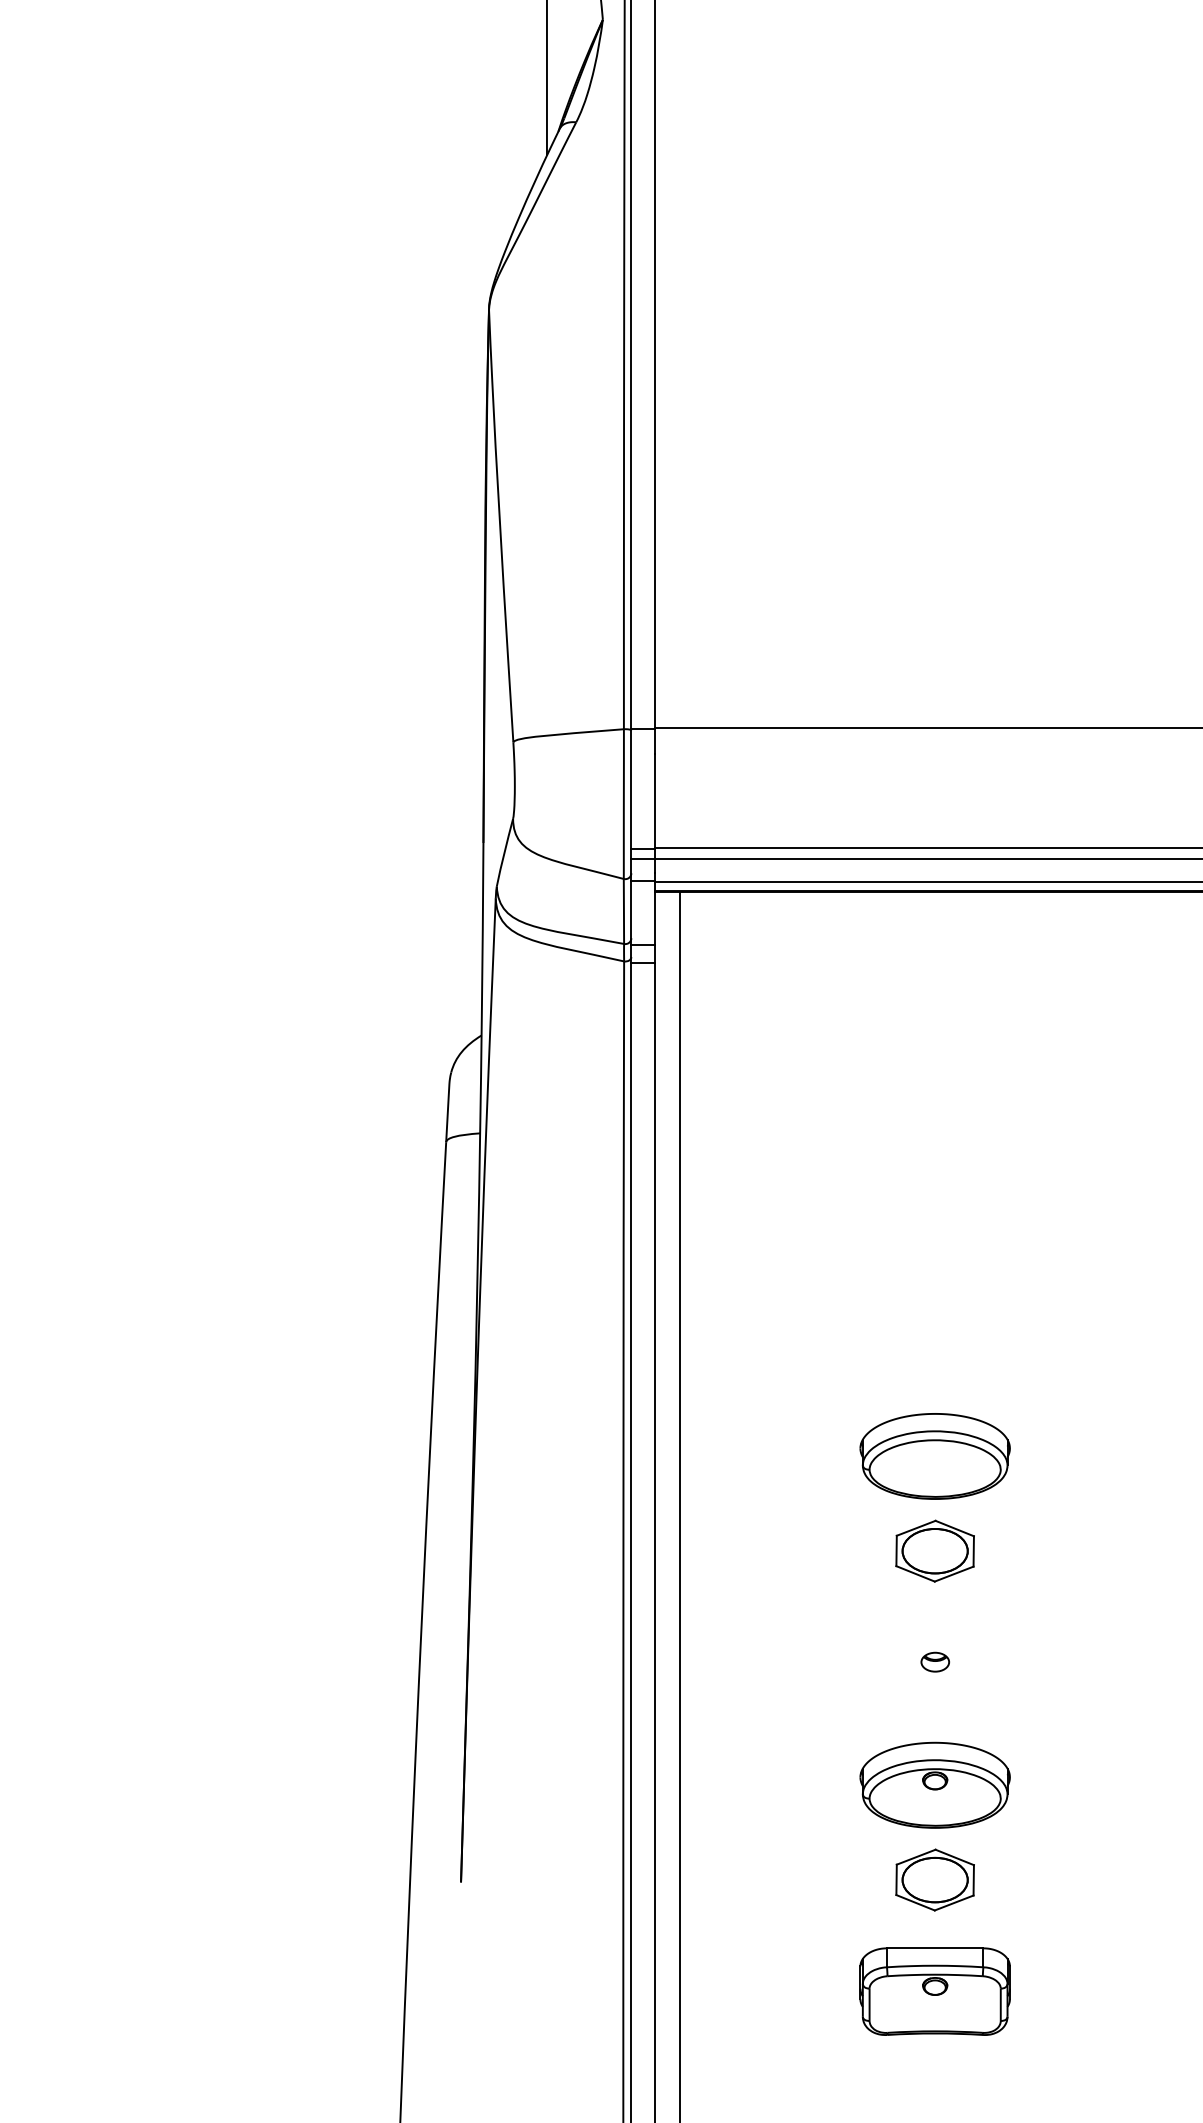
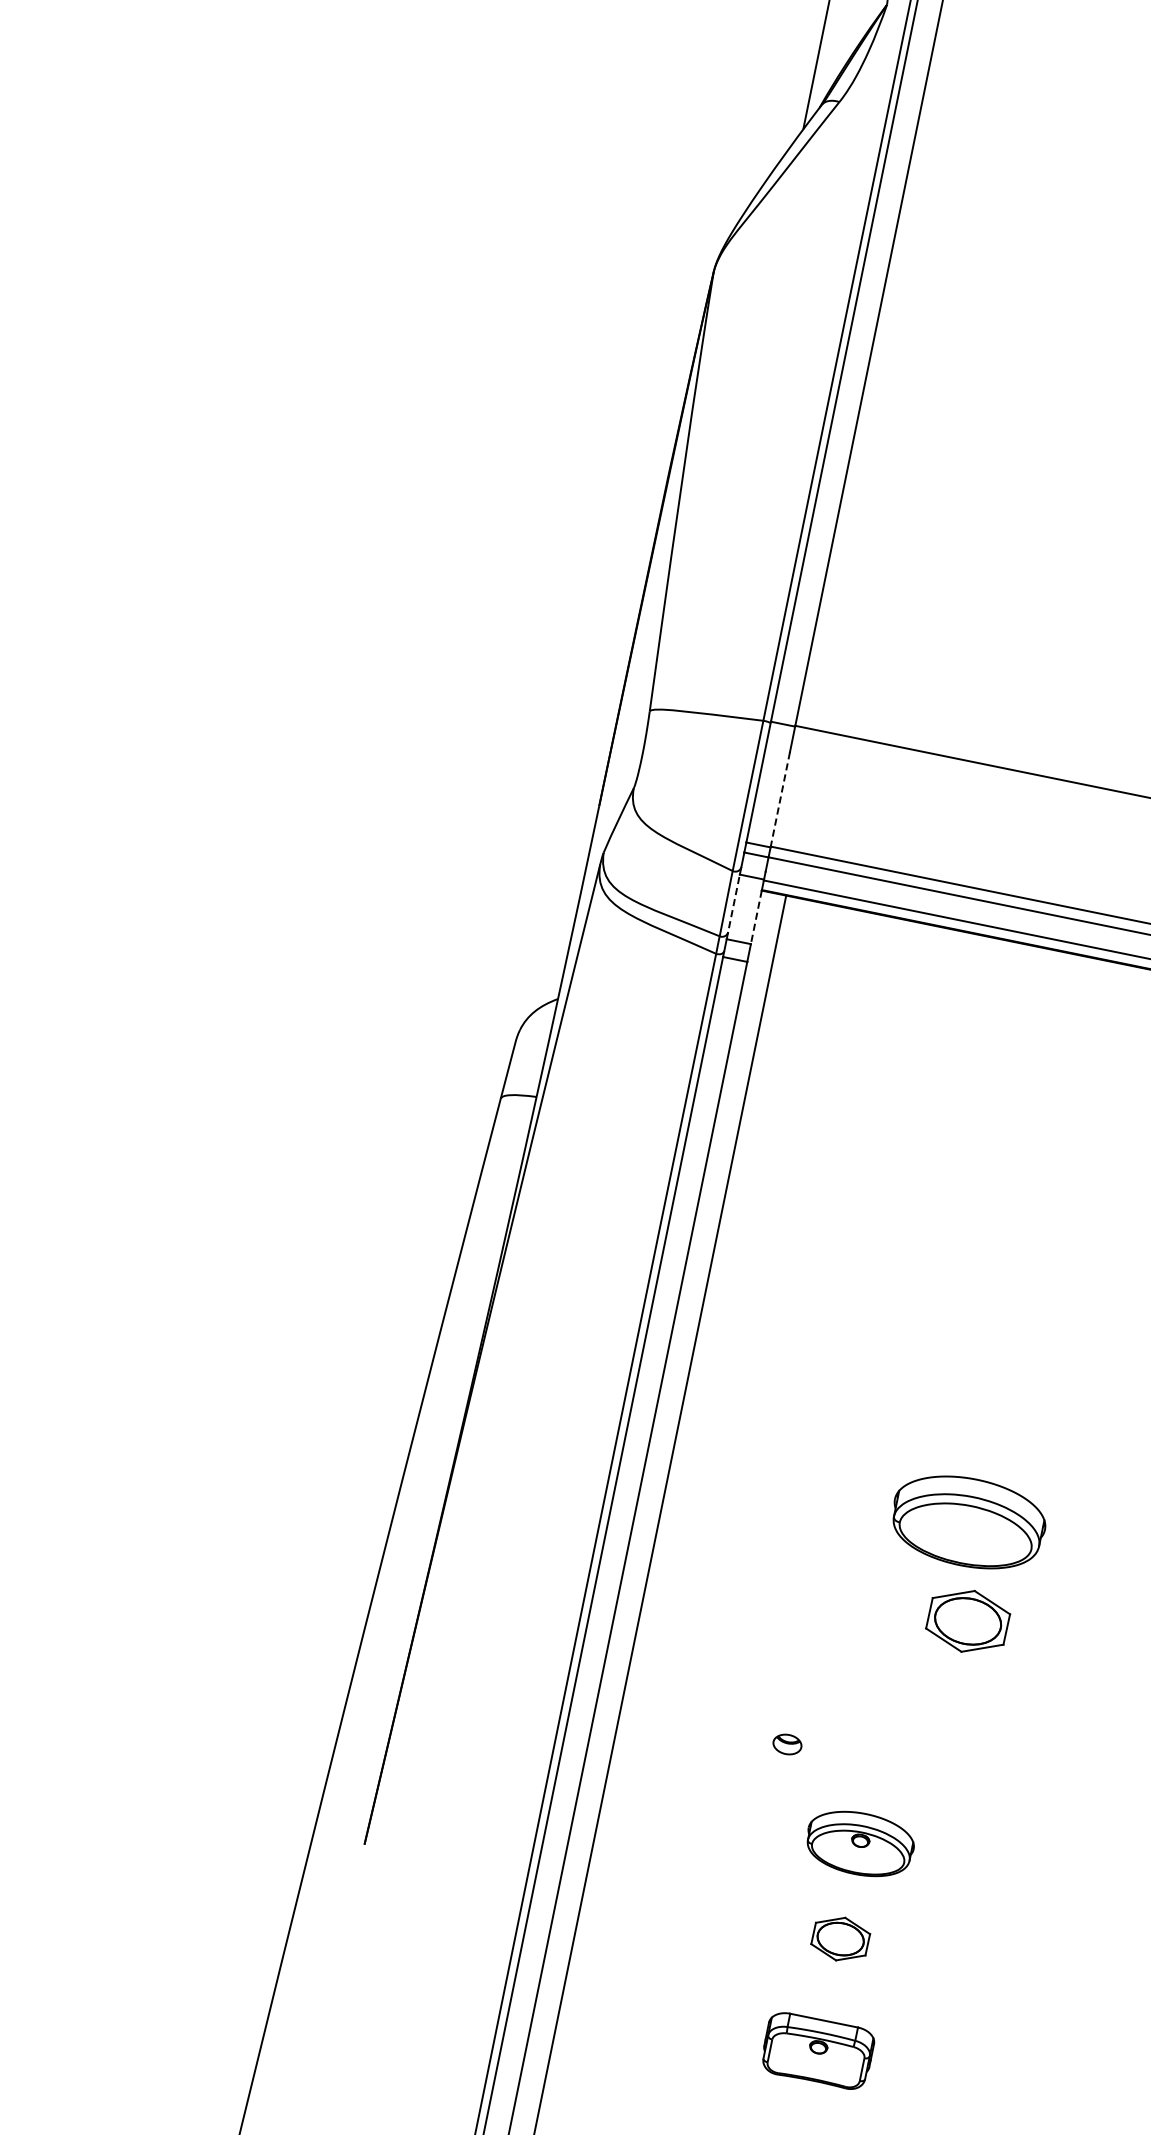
line: (655, 802) -> (780, 800), solid -> dashed
line: (631, 912) -> (733, 906), solid -> dashed
line: (655, 918) -> (756, 917), solid -> dashed
part: (934, 1456) -> (967, 1522), moved
part: (934, 1550) -> (967, 1620), moved
part: (934, 1661) -> (786, 1743), moved
part: (934, 1784) -> (859, 1843), size x0.7
part: (934, 1879) -> (840, 1938), size x0.7
part: (934, 1991) -> (817, 2050), size x0.7

